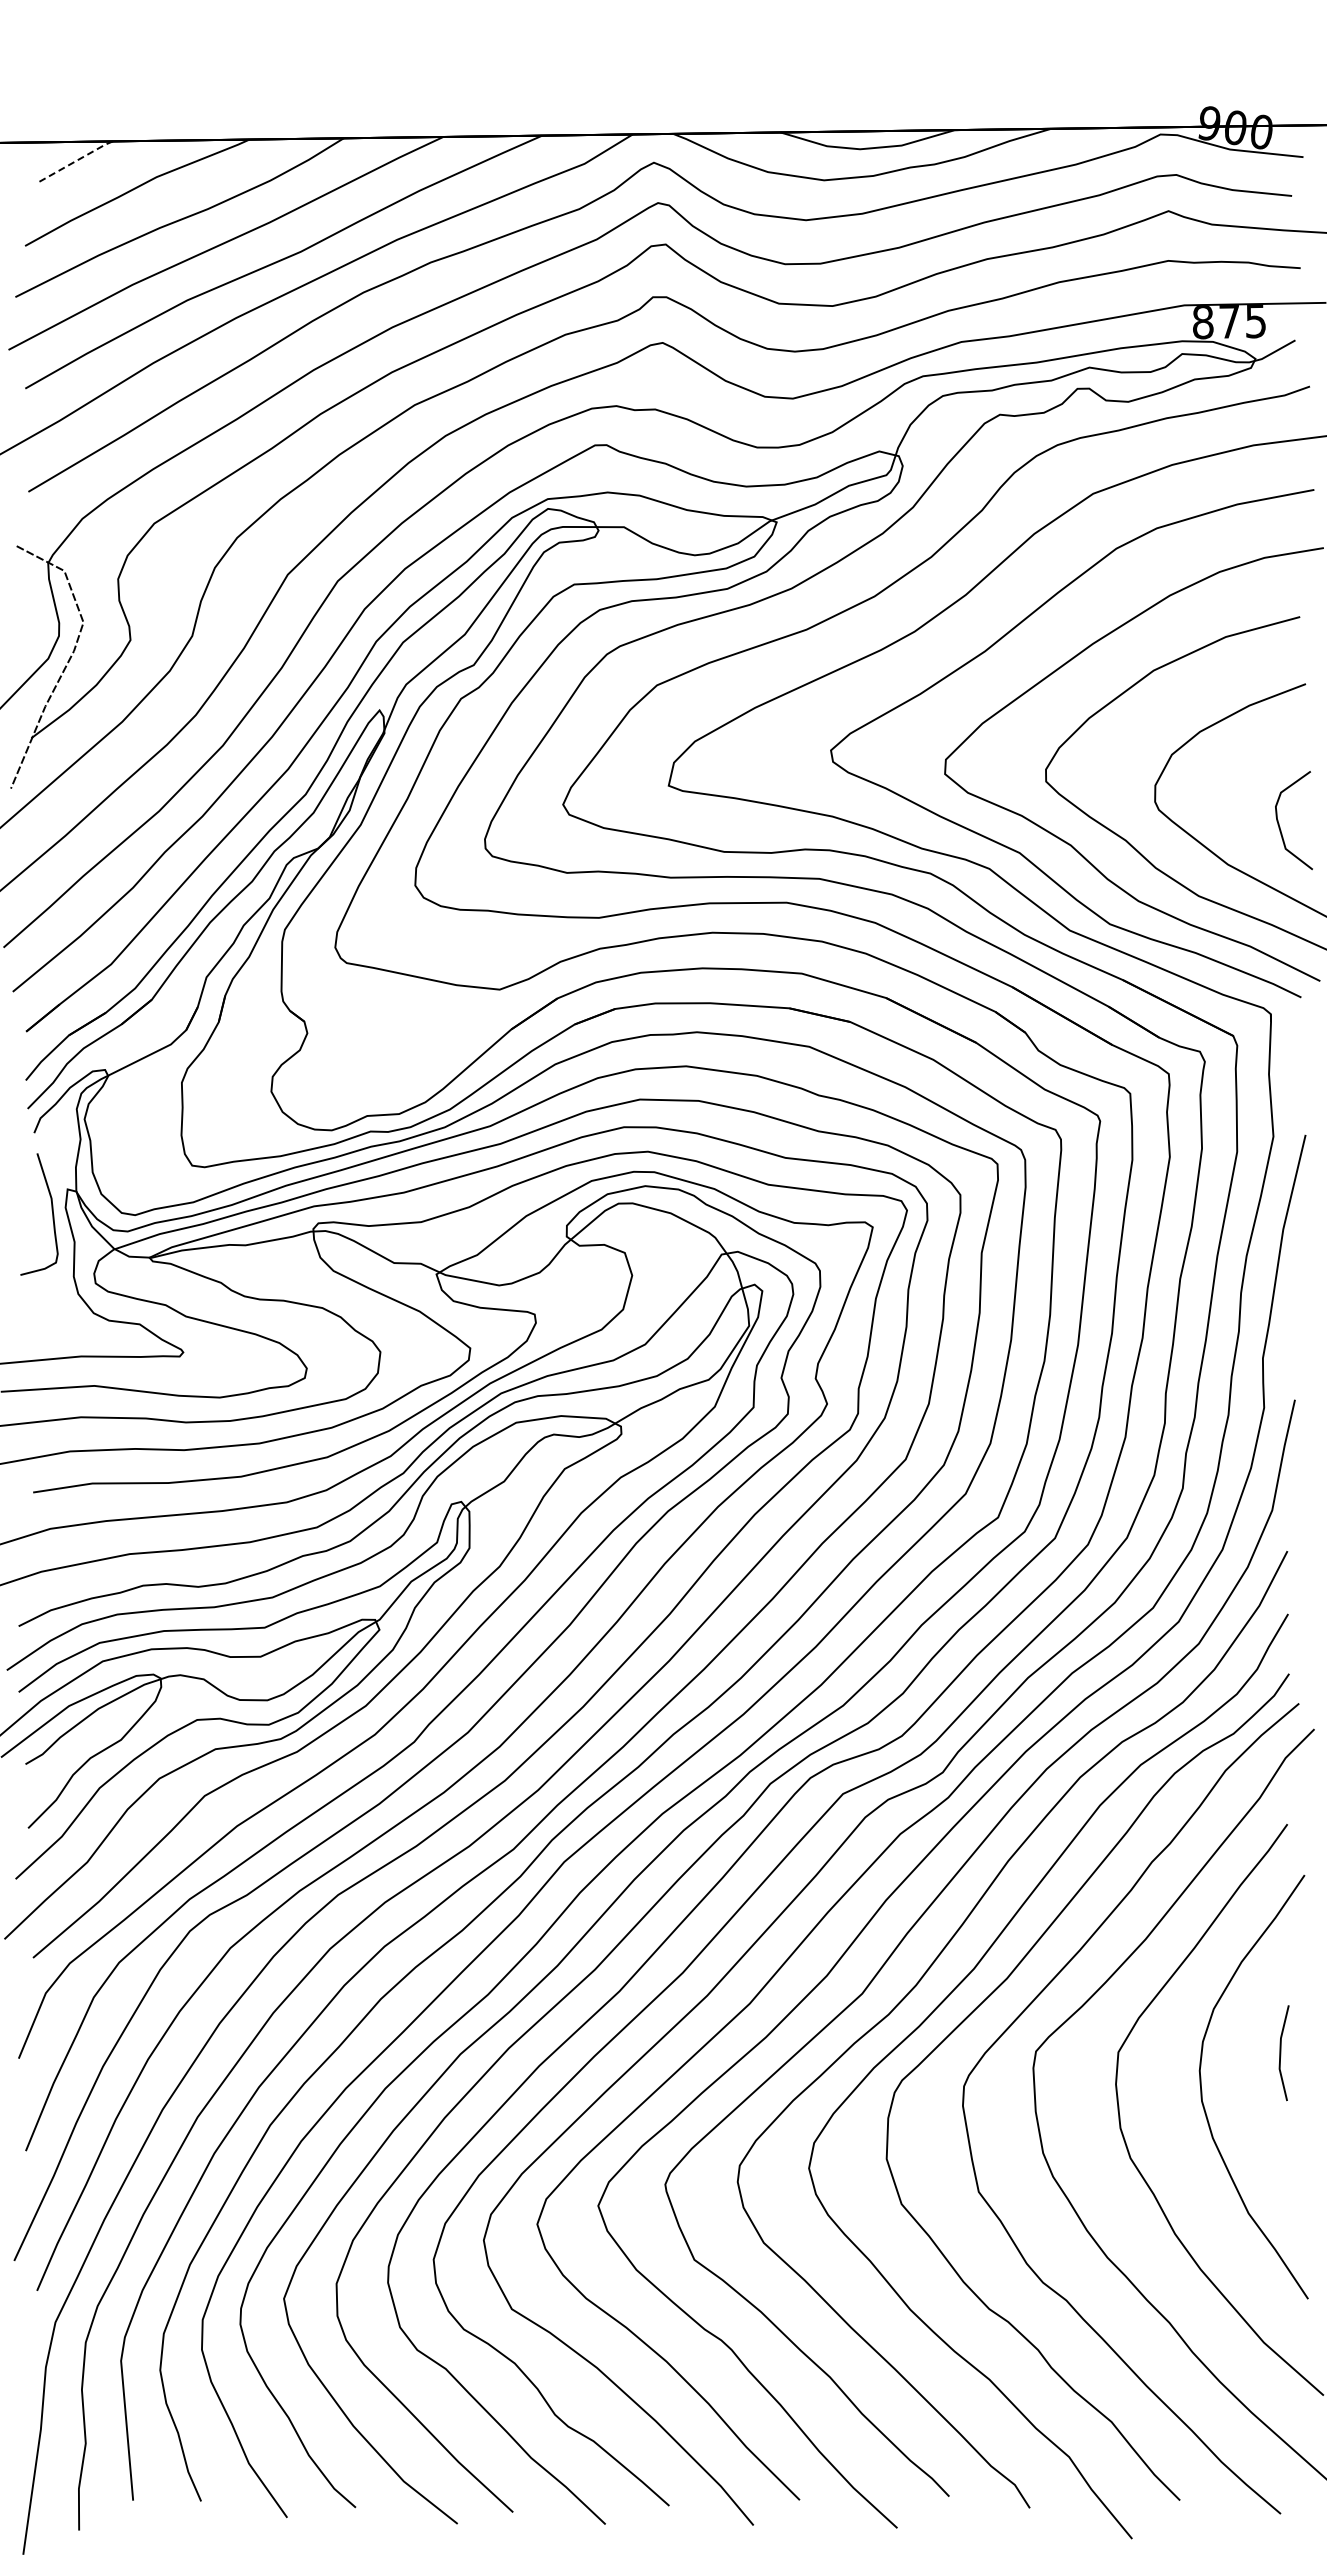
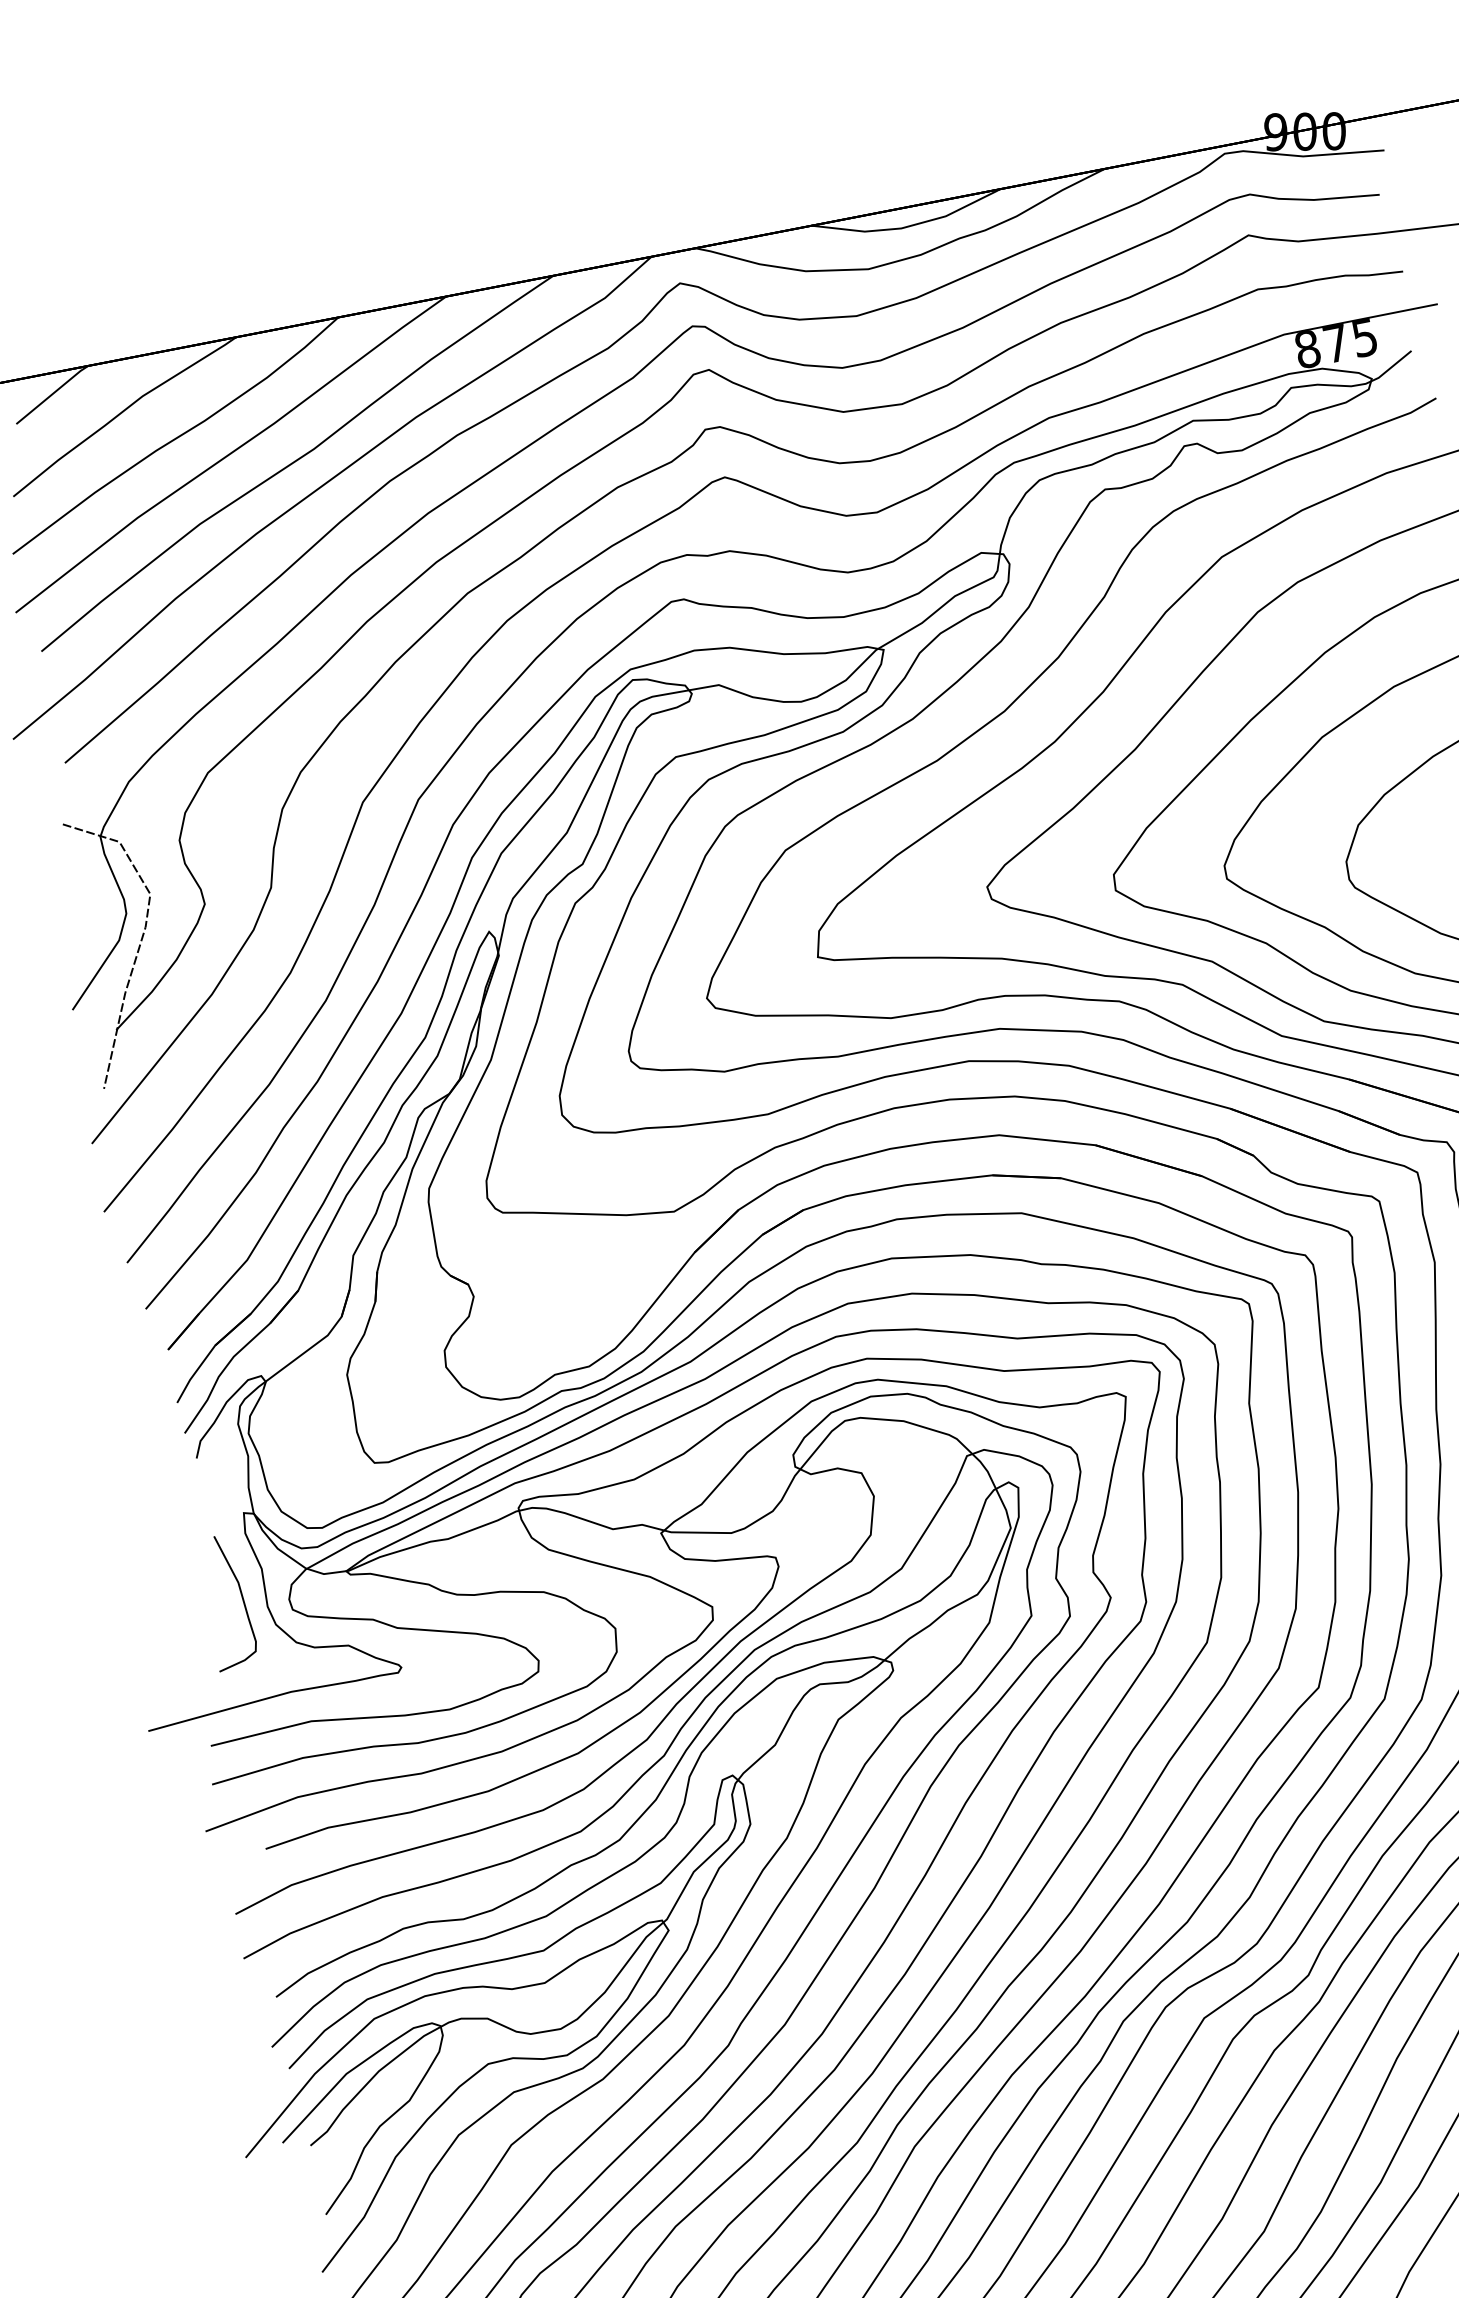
line: (76, 160) -> (52, 393), dashed -> solid
curve: (51, 1210) -> (240, 1595), moved

